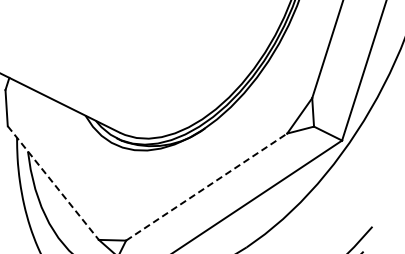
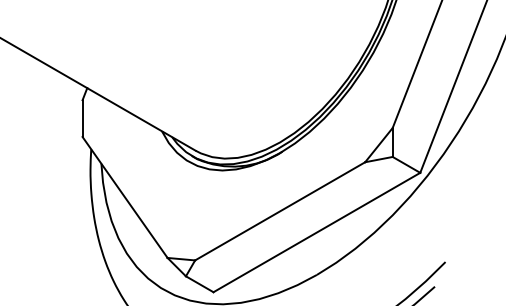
line: (53, 183) -> (125, 197), dashed -> solid
line: (207, 187) -> (280, 211), dashed -> solid

